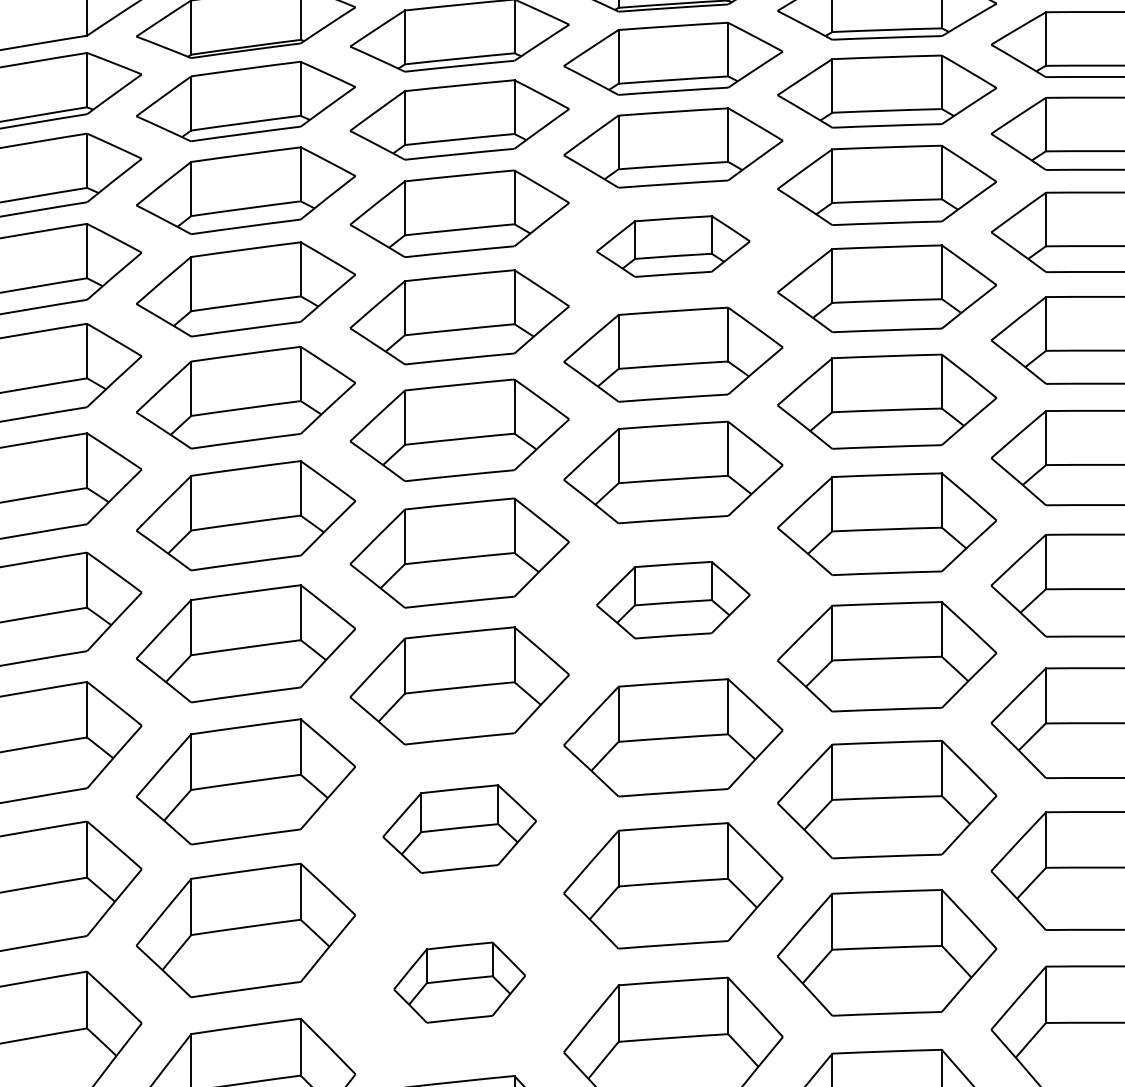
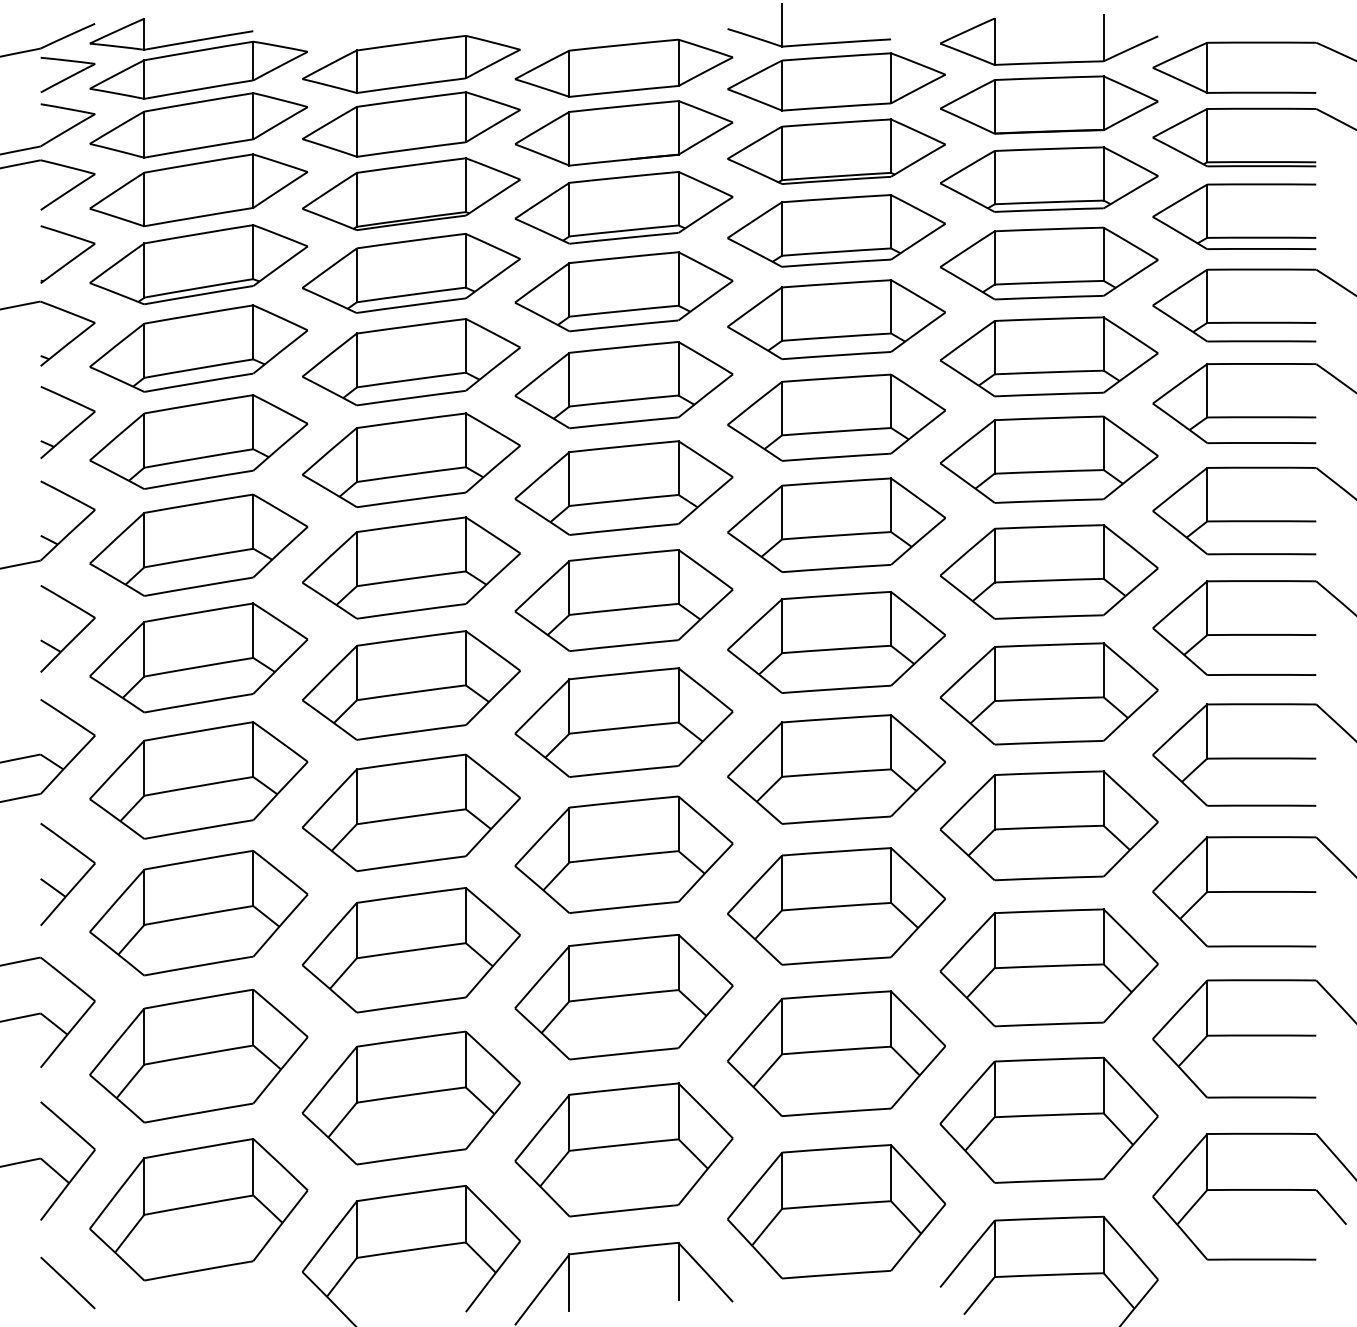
part: (673, 246) -> (836, 417), size x1.43
part: (673, 600) -> (836, 769), size x1.43
part: (459, 829) -> (623, 997), size x1.43
part: (459, 982) -> (623, 1149), size x1.67

